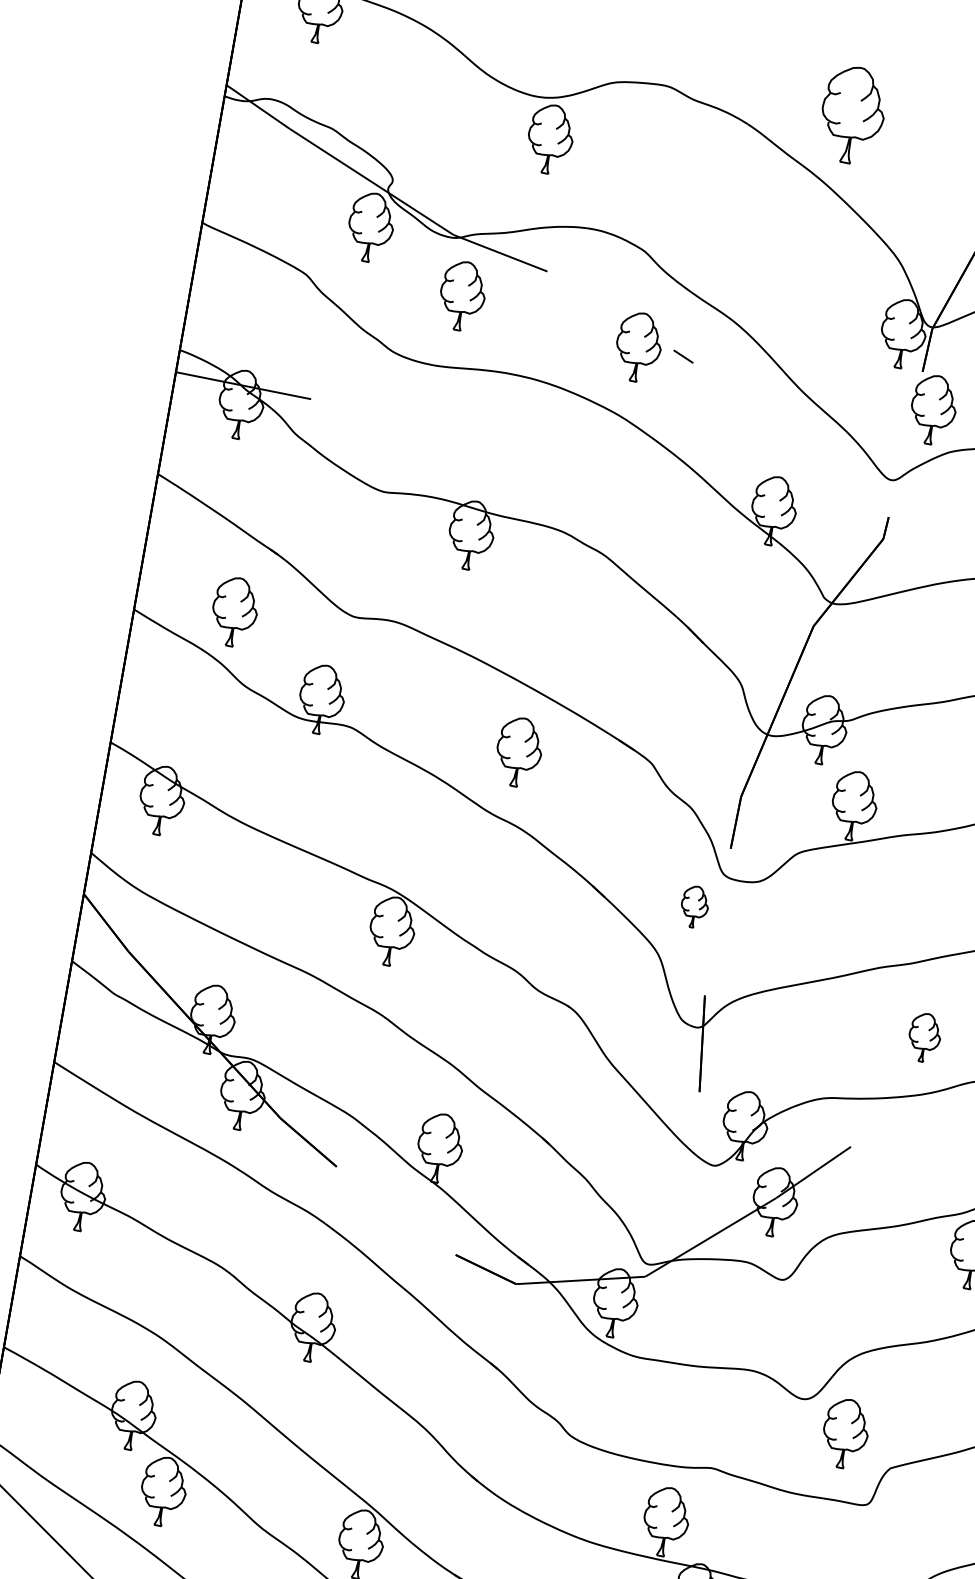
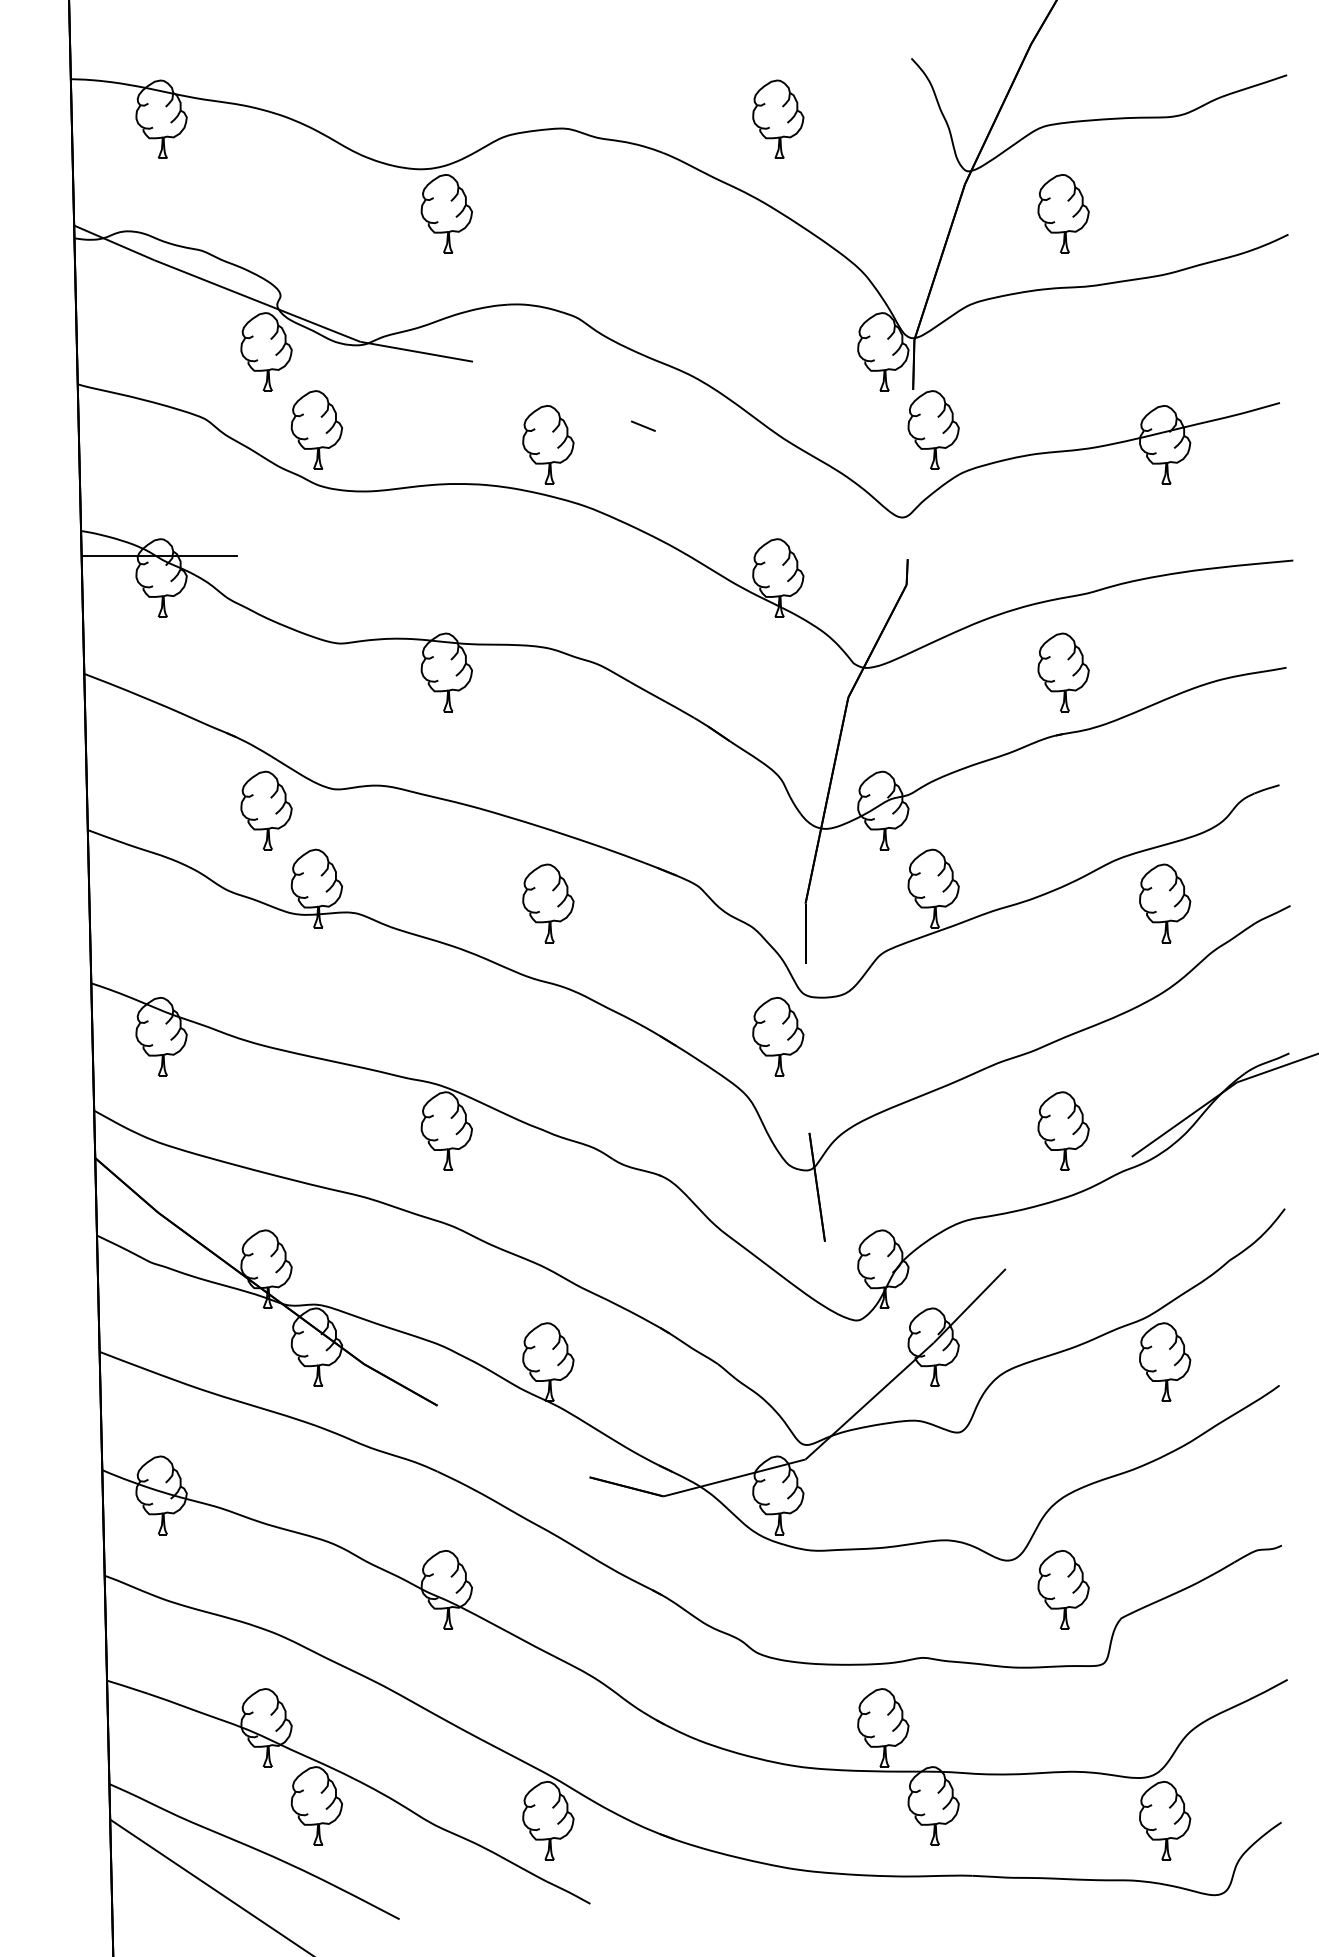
part: (853, 114) -> (778, 118), size x0.71
part: (462, 295) -> (316, 429), moved
part: (638, 347) -> (548, 444), moved
part: (234, 612) -> (266, 810), moved
part: (694, 906) -> (778, 1036), size x1.67
part: (924, 1037) -> (1063, 1130), size x1.43

